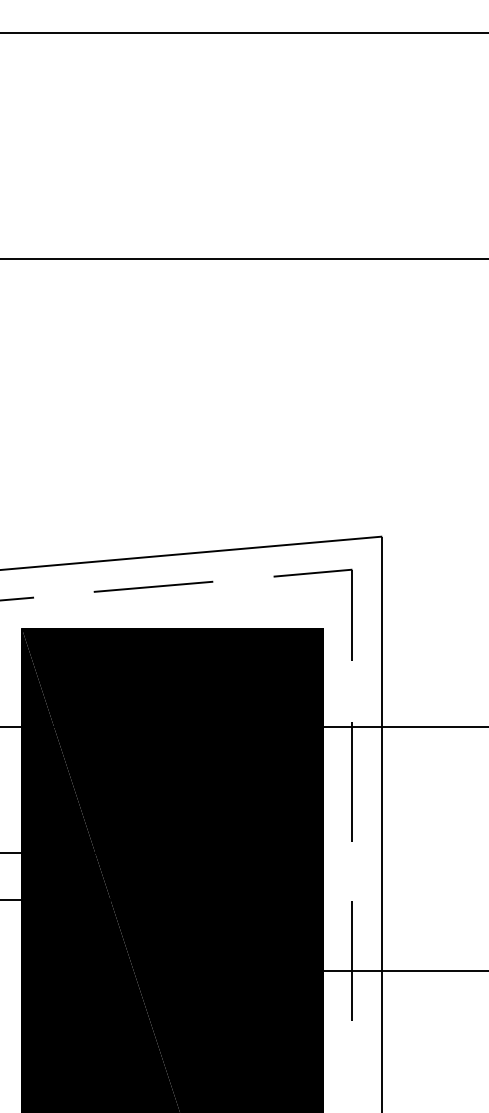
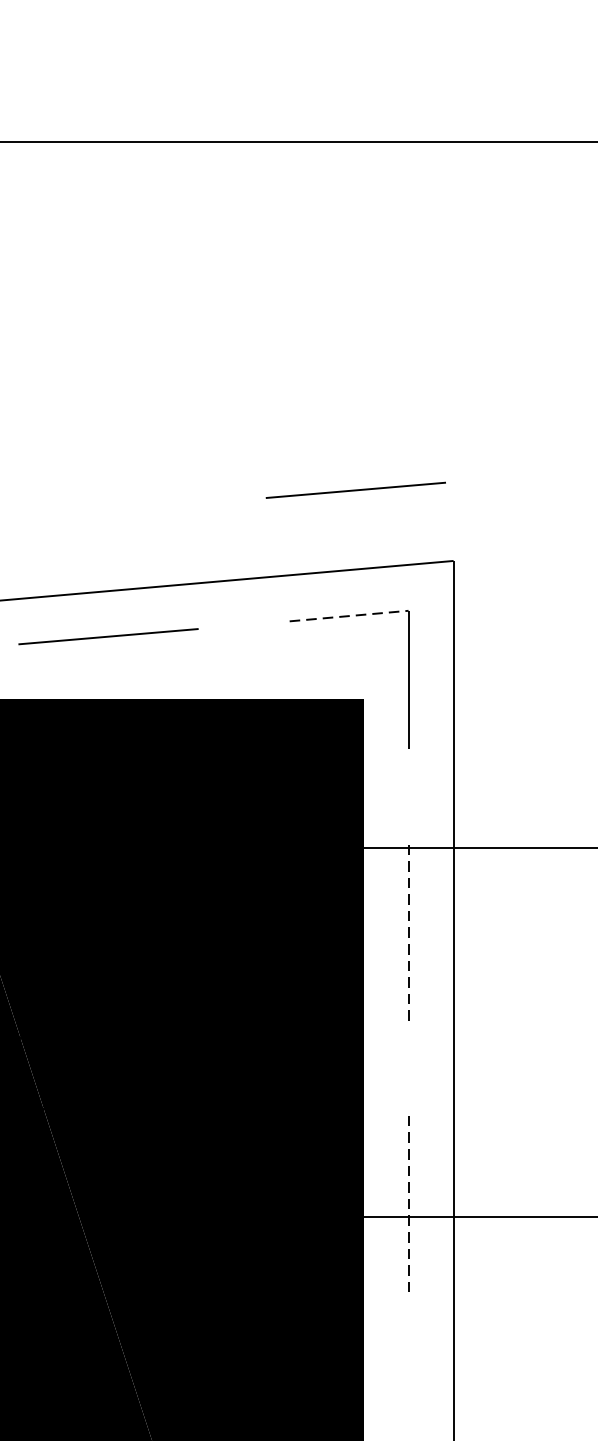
line: (317, 489) -> (355, 489), added
line: (313, 573) -> (349, 616), solid -> dashed
line: (352, 781) -> (408, 930), solid -> dashed
line: (352, 960) -> (408, 1200), solid -> dashed

